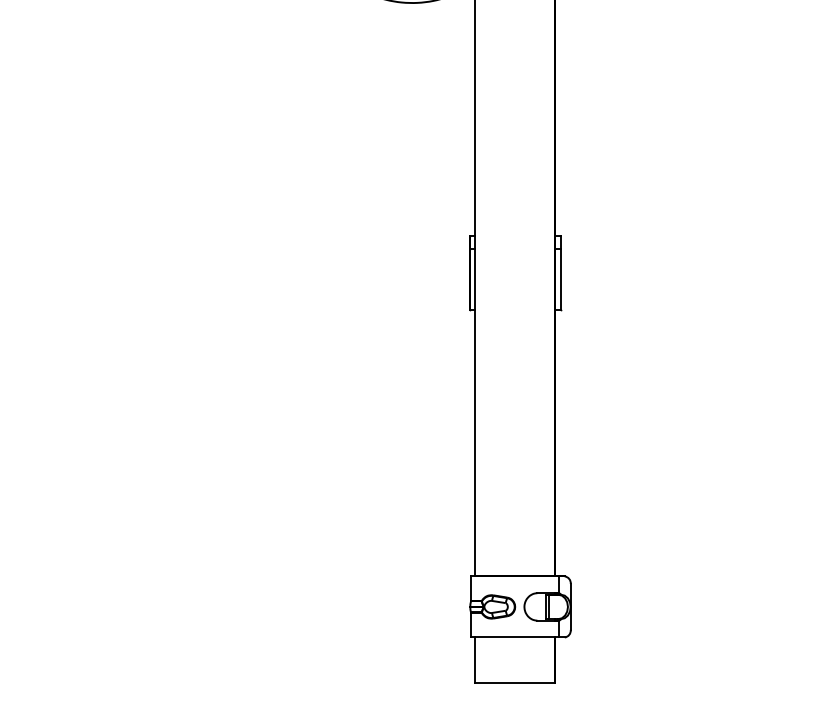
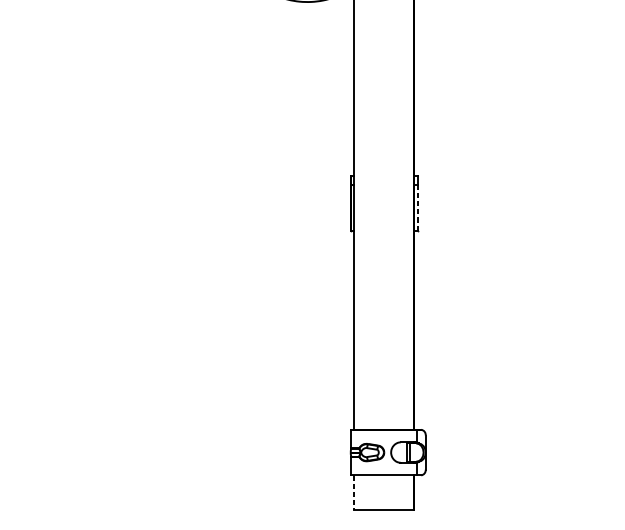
line: (561, 279) -> (418, 208), solid -> dashed
line: (474, 660) -> (353, 492), solid -> dashed

